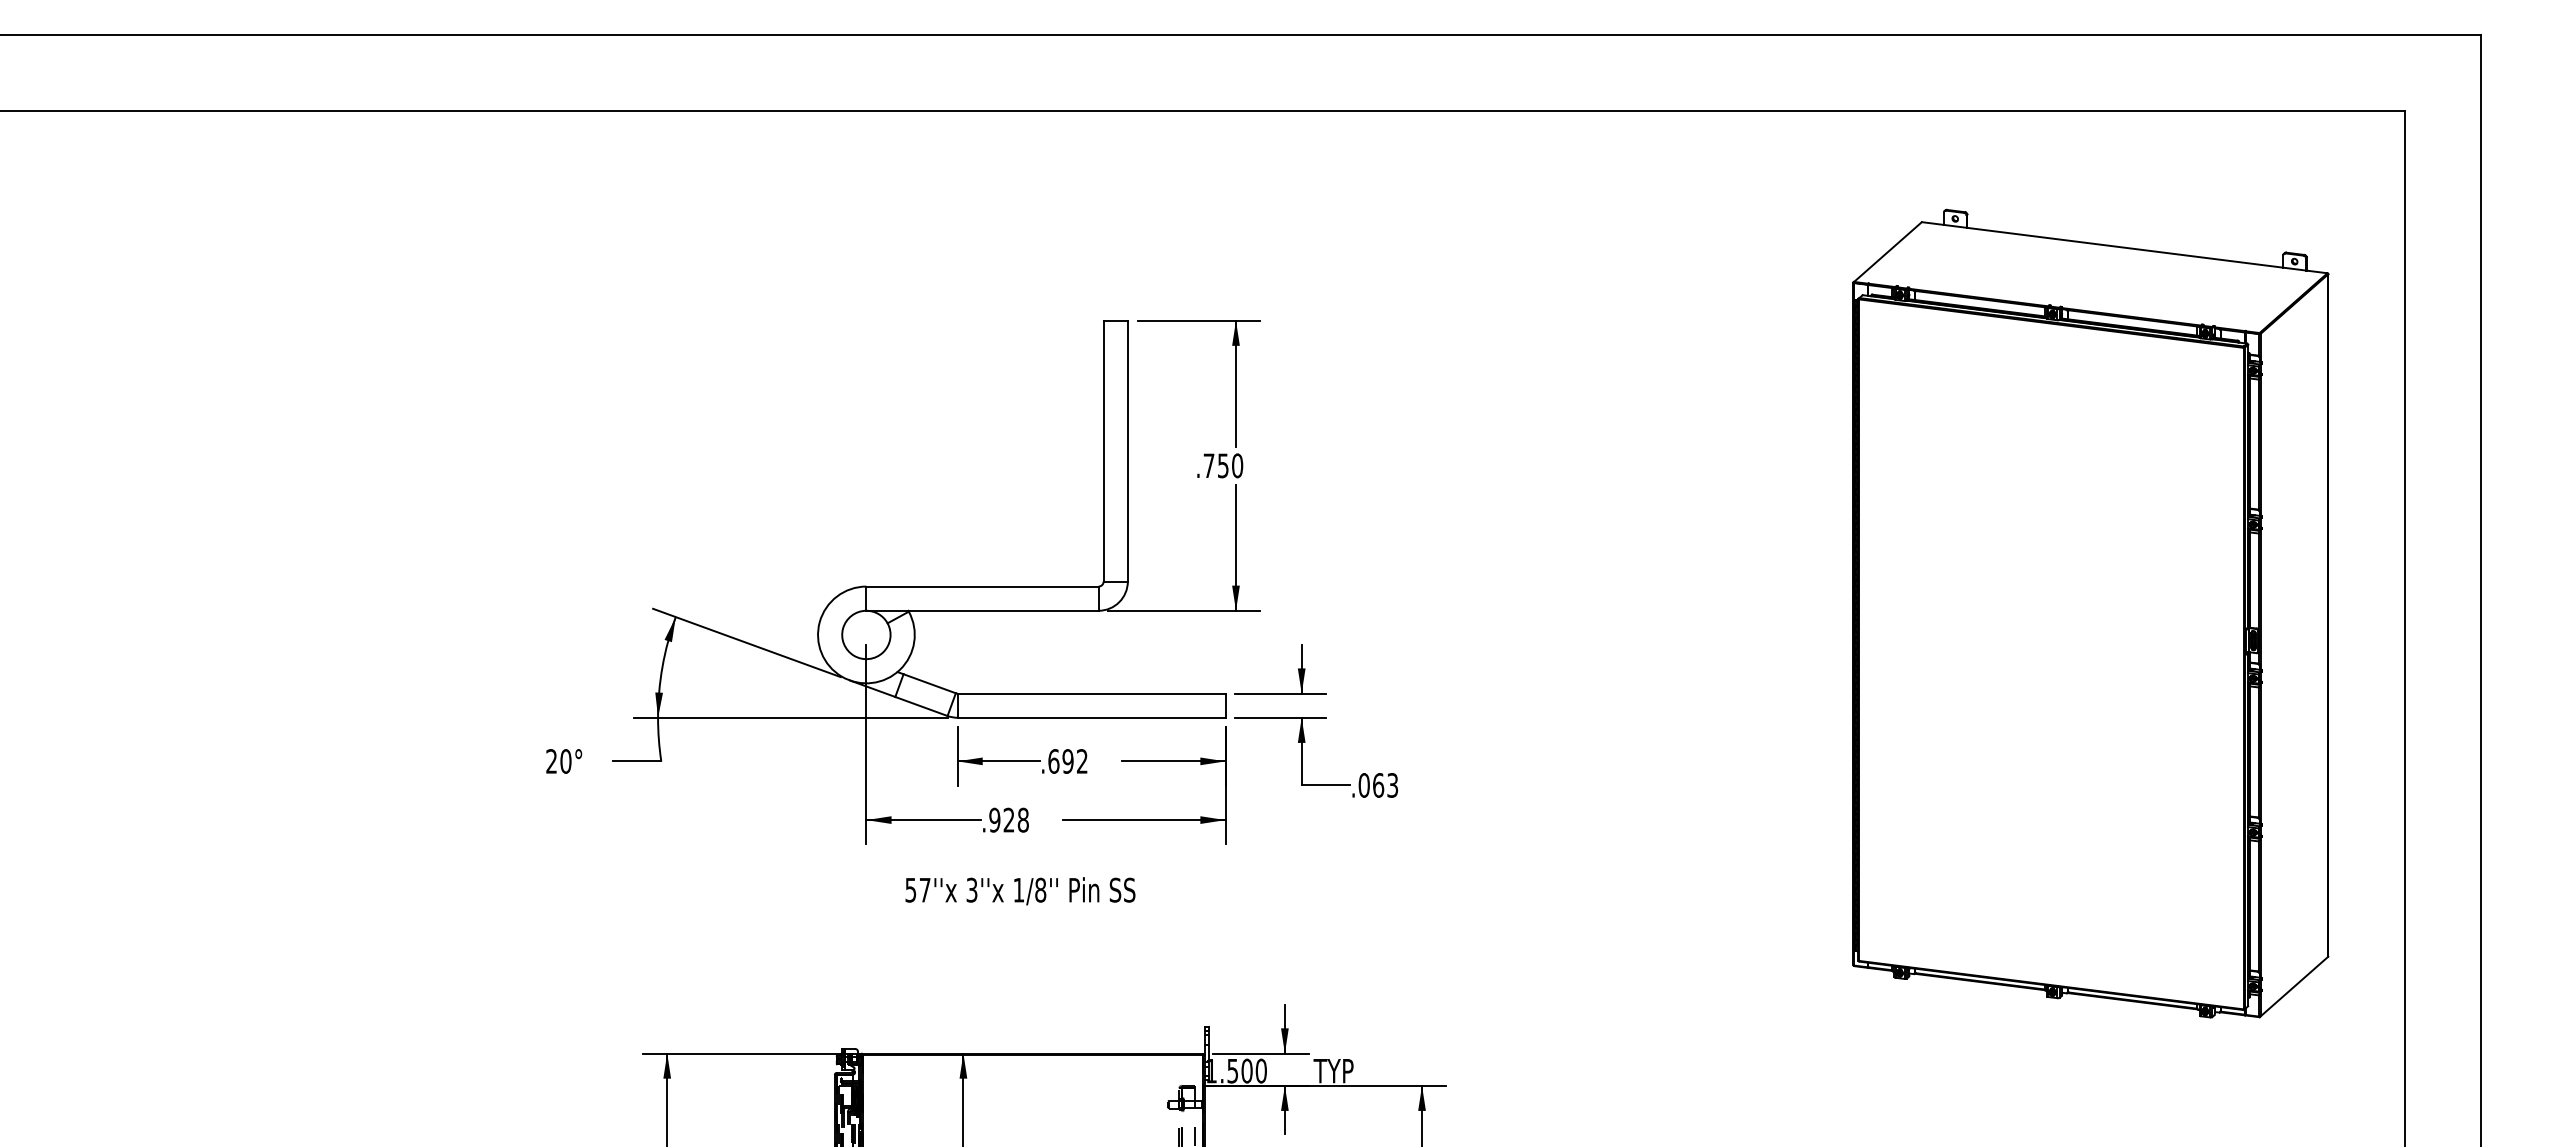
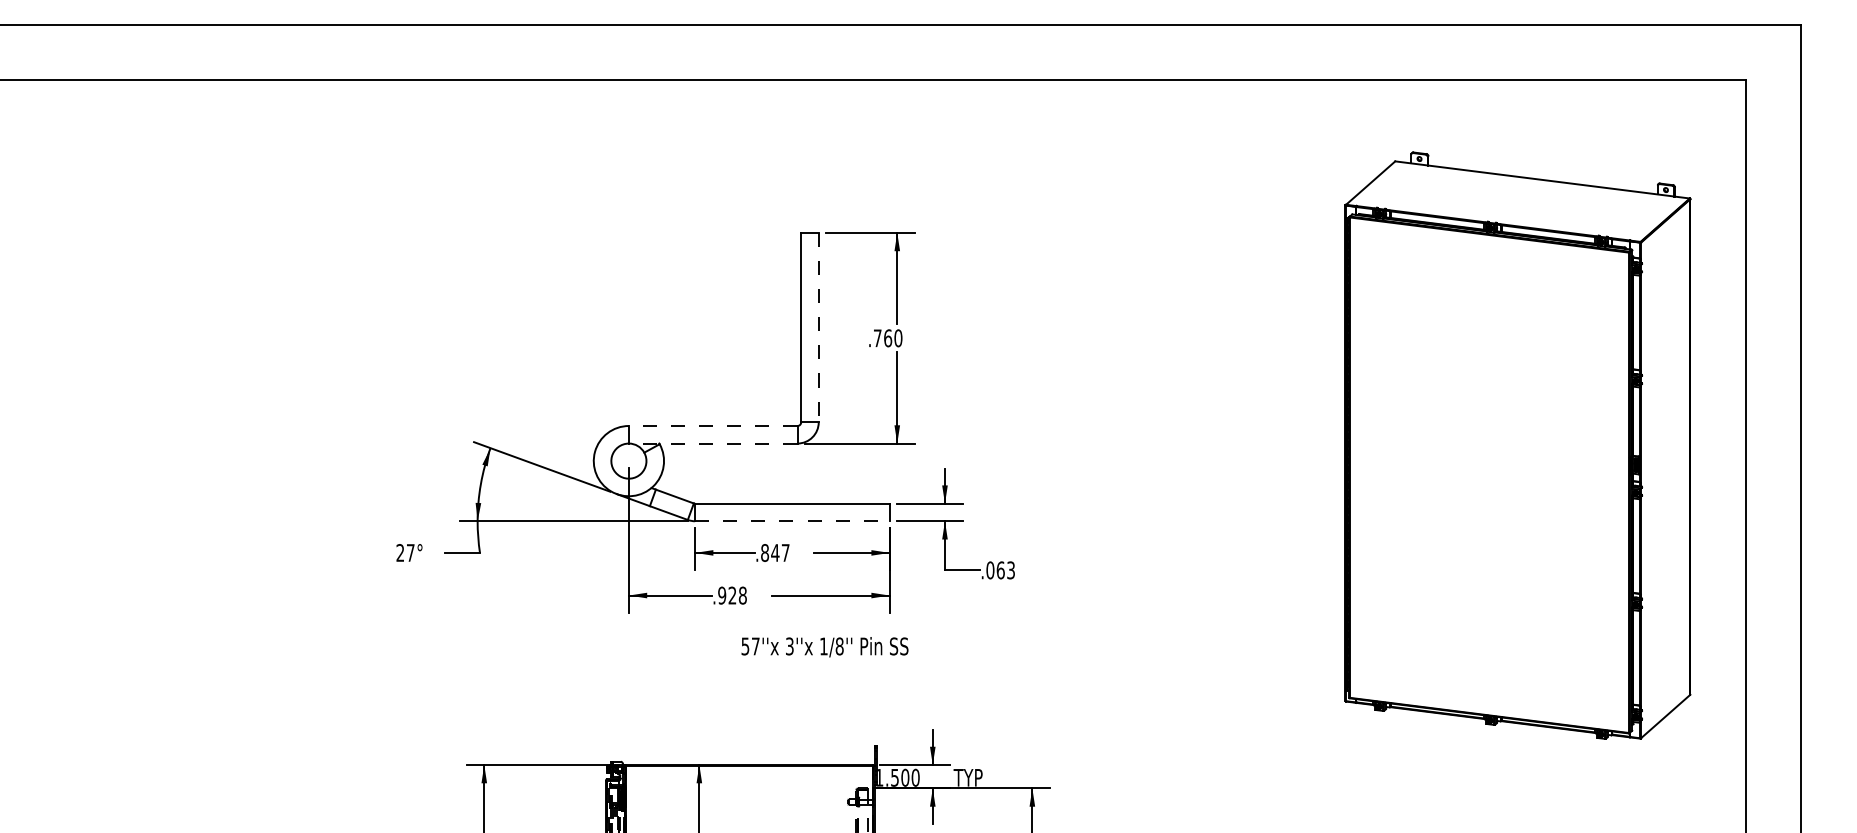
line: (1127, 451) -> (818, 327), solid -> dashed
text: (1222, 465) -> (887, 338), .750 -> .760
line: (982, 586) -> (713, 425), solid -> dashed
line: (982, 610) -> (713, 443), solid -> dashed
line: (1091, 717) -> (792, 521), solid -> dashed
text: (565, 761) -> (410, 553), 20° -> 27°
text: (1067, 761) -> (774, 553), .692 -> .847
text: (1020, 891) -> (825, 647), moved

